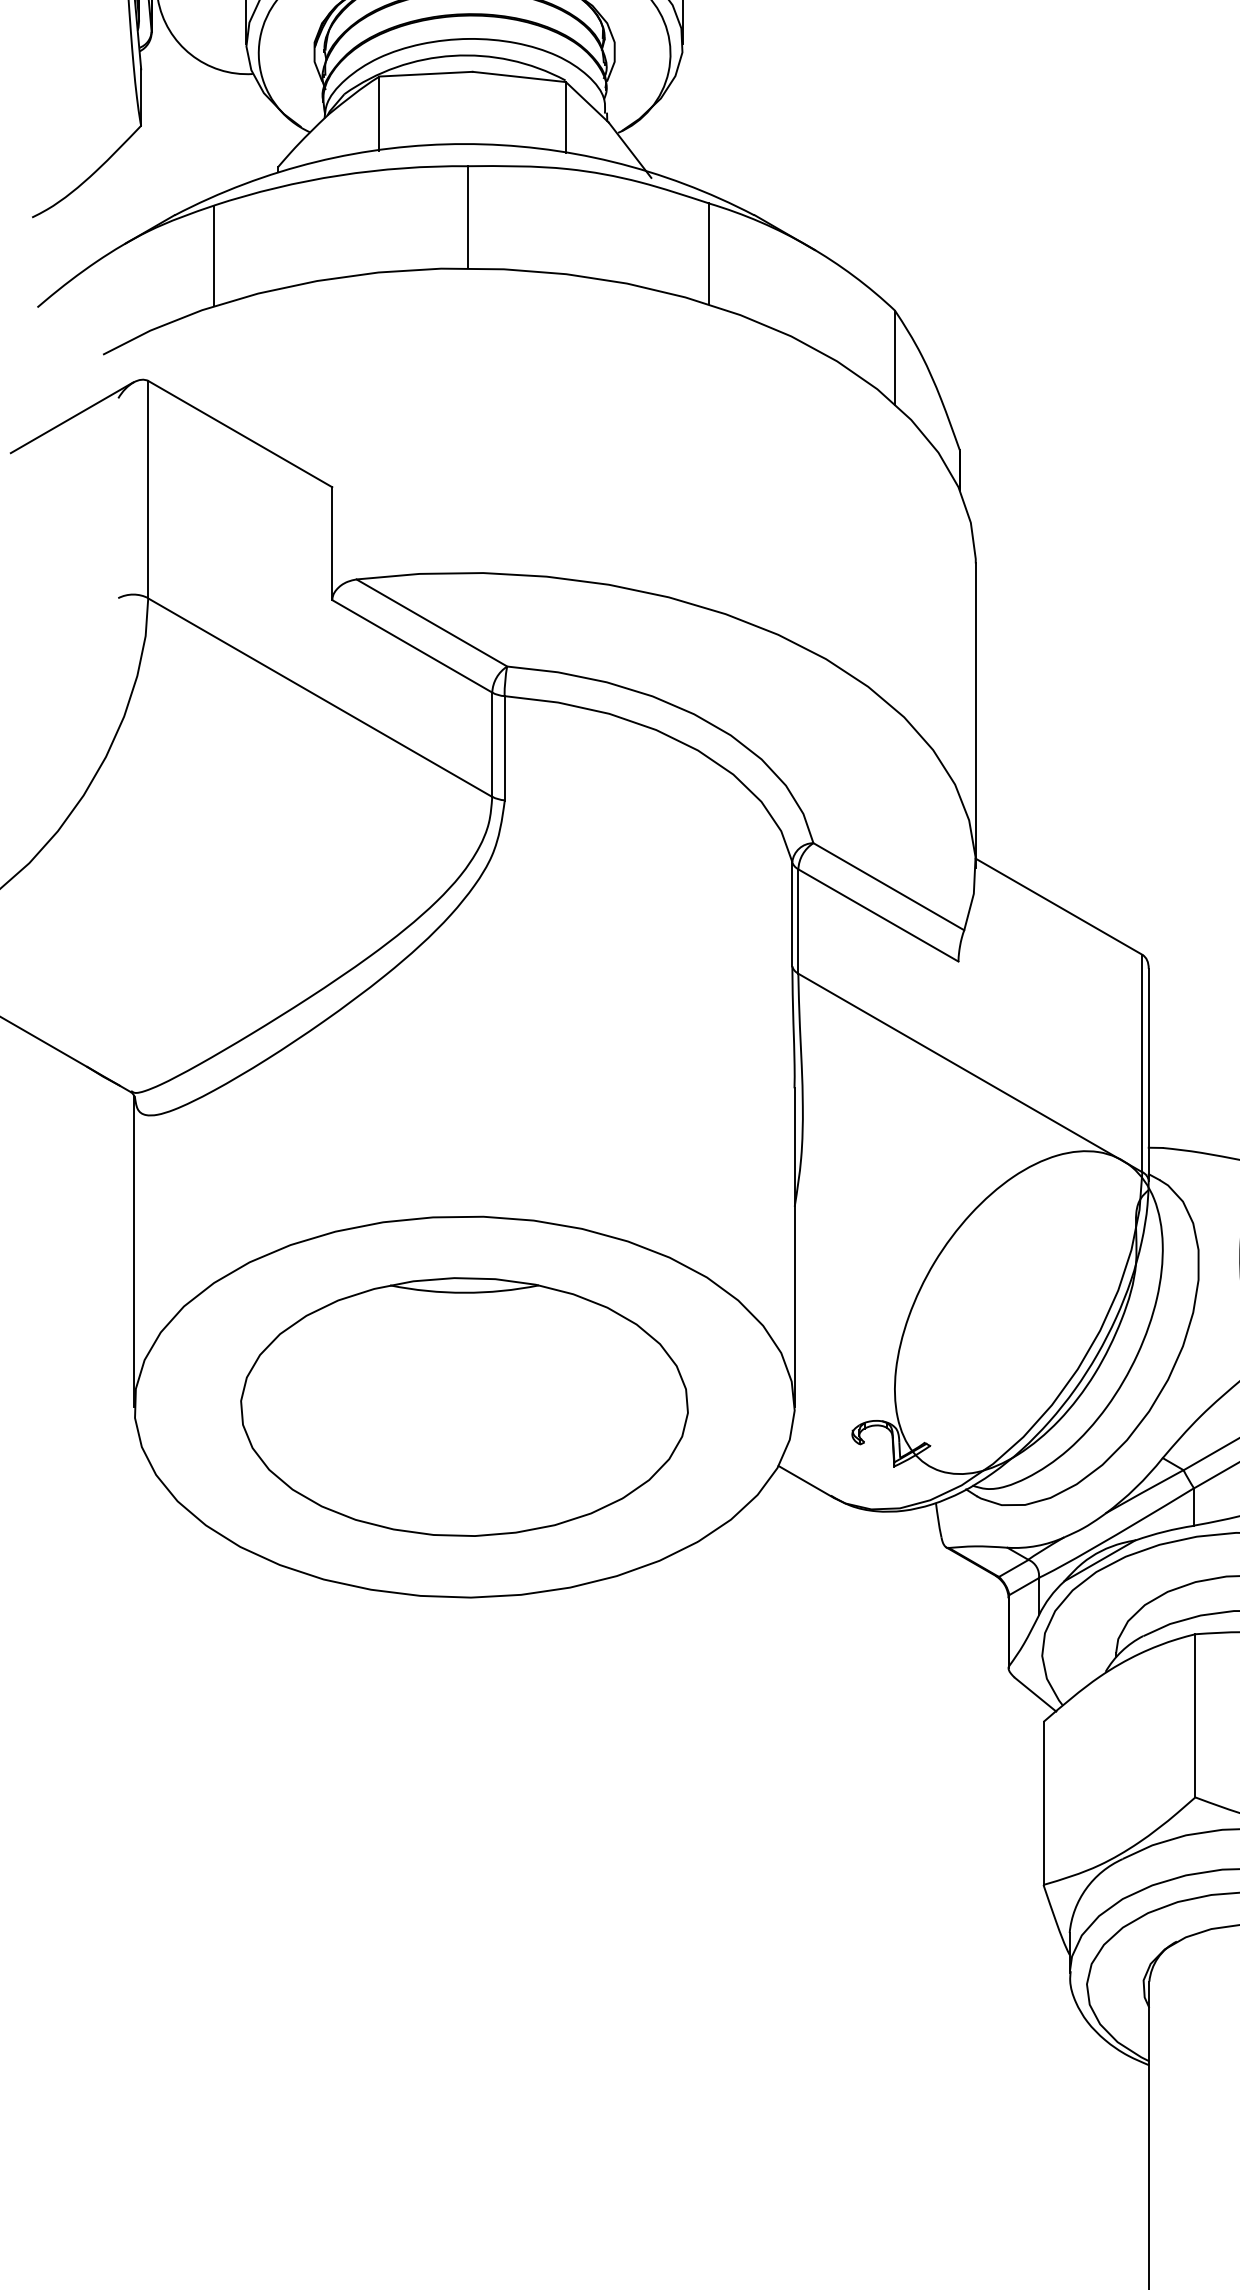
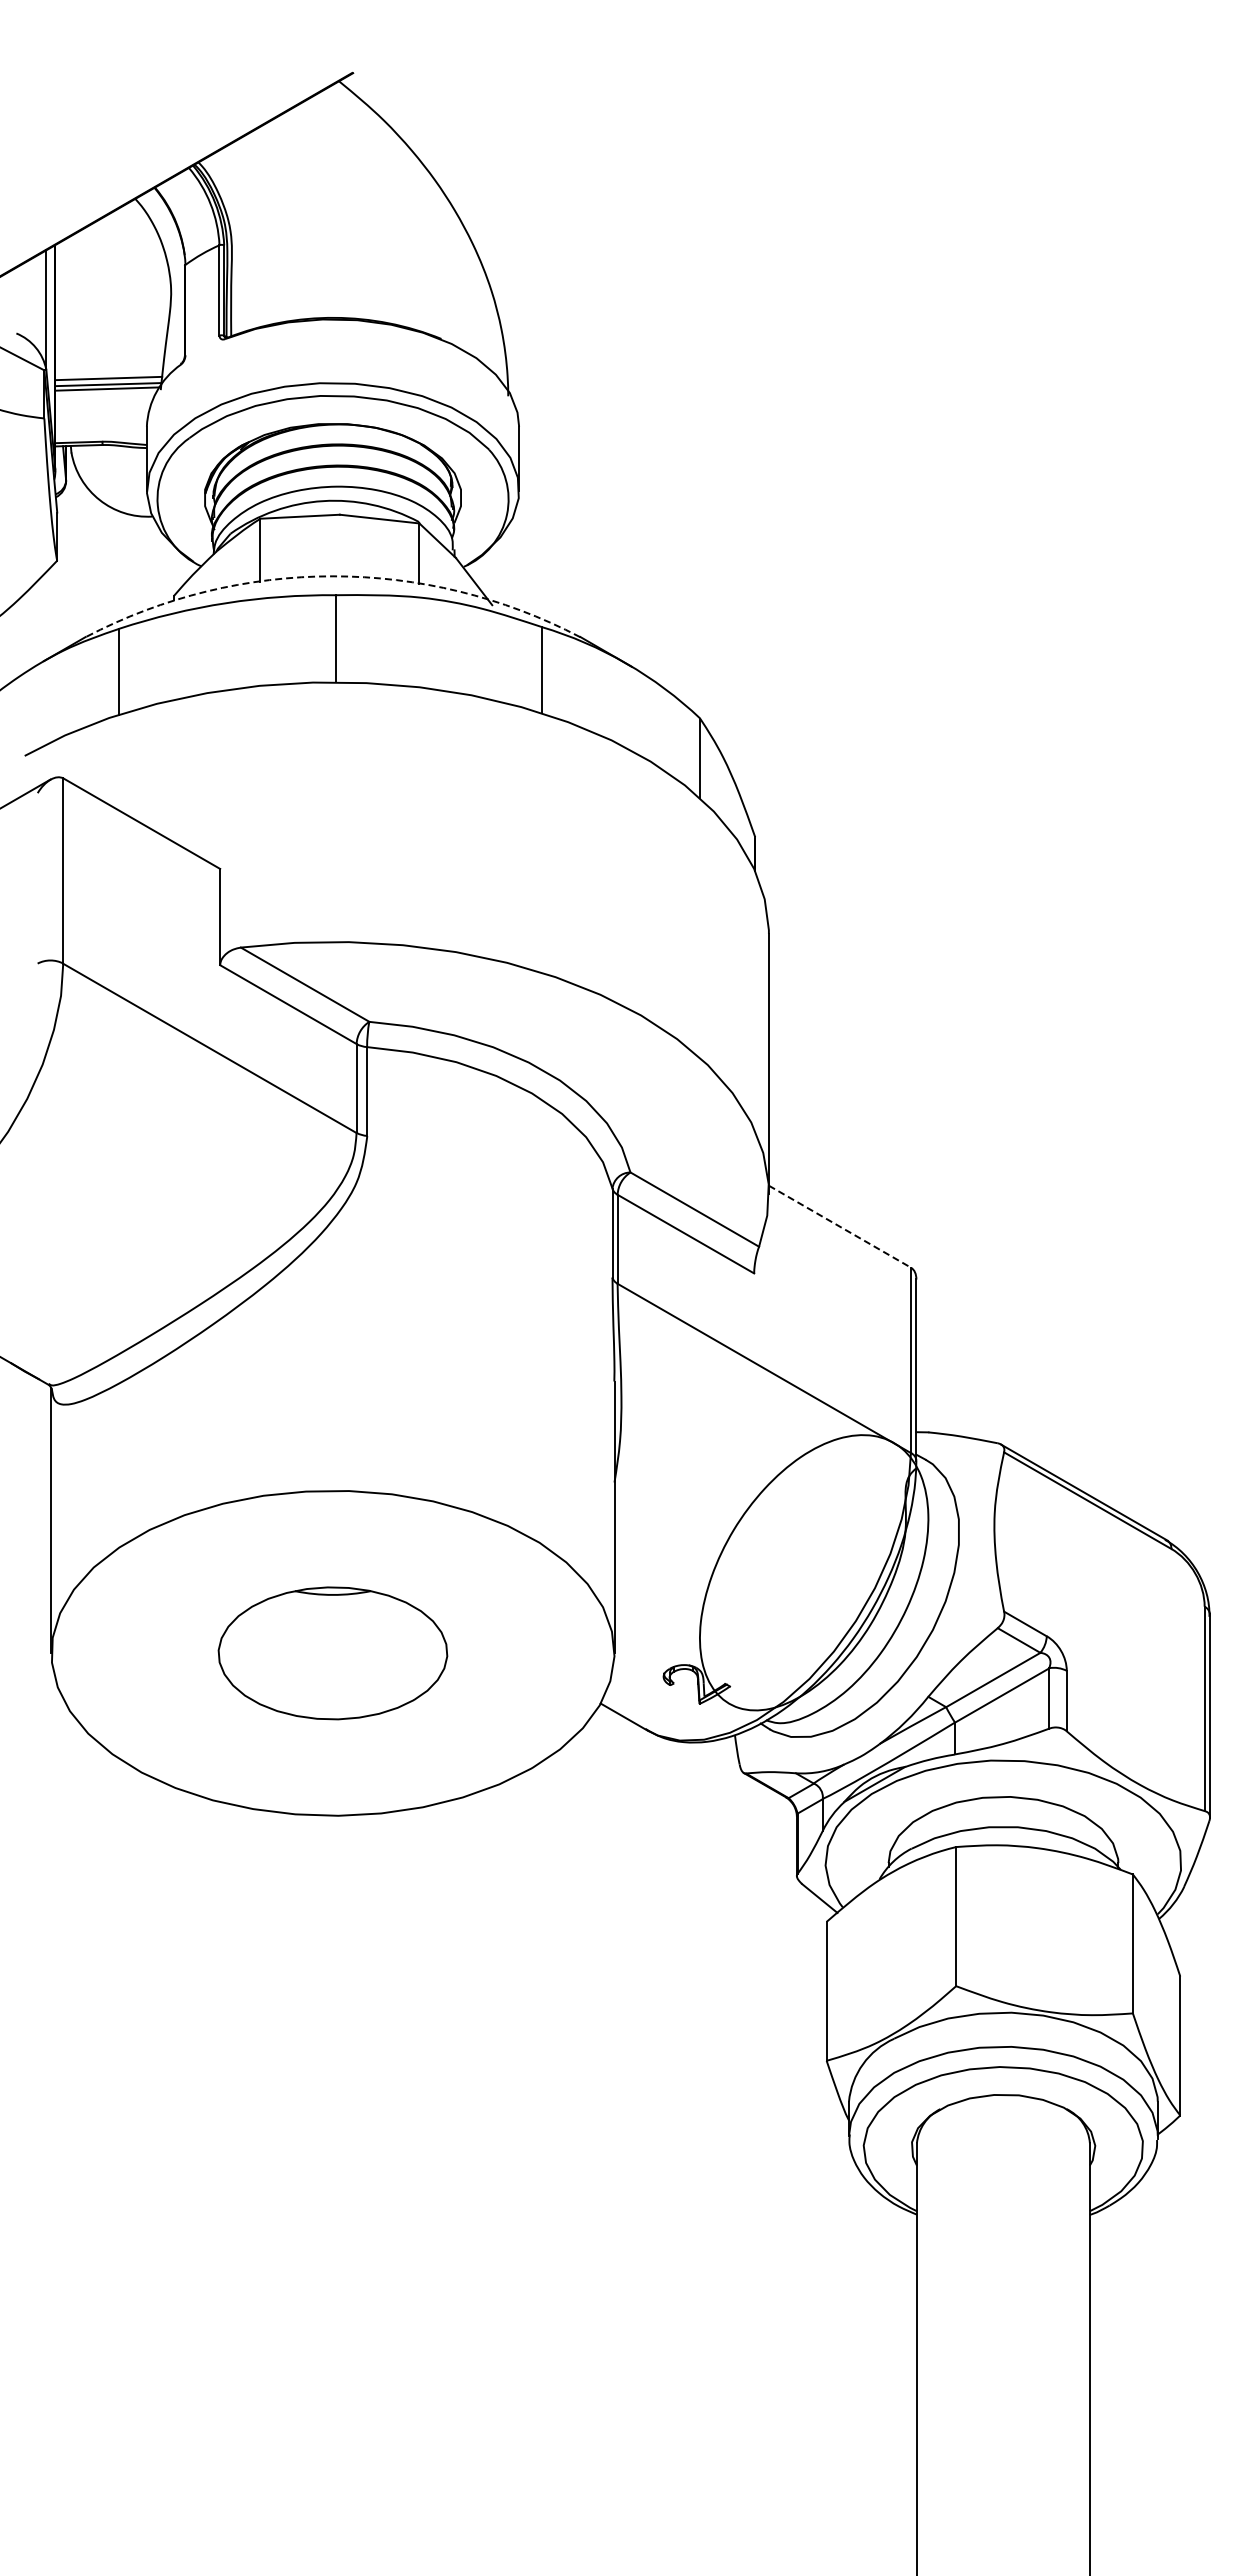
arc: (463, 144) -> (332, 576), solid -> dashed
line: (1058, 906) -> (839, 1226), solid -> dashed
part: (463, 1407) -> (332, 1653), size x0.6

